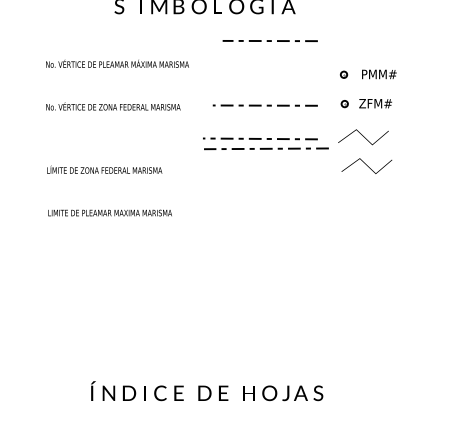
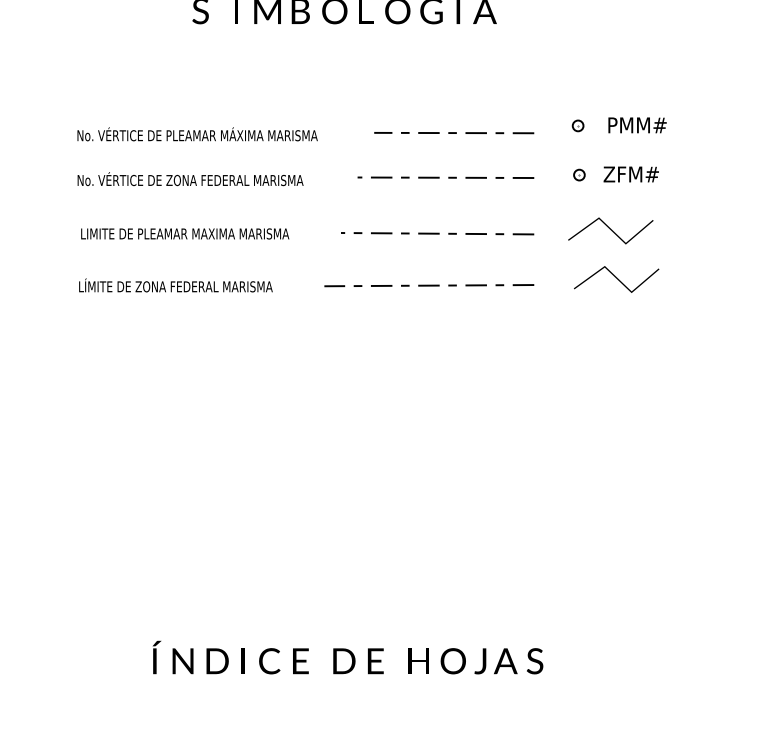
line: (269, 40) -> (452, 132), moved
text: (117, 63) -> (197, 133), moved
line: (266, 148) -> (429, 285), moved
text: (109, 212) -> (184, 232), moved

